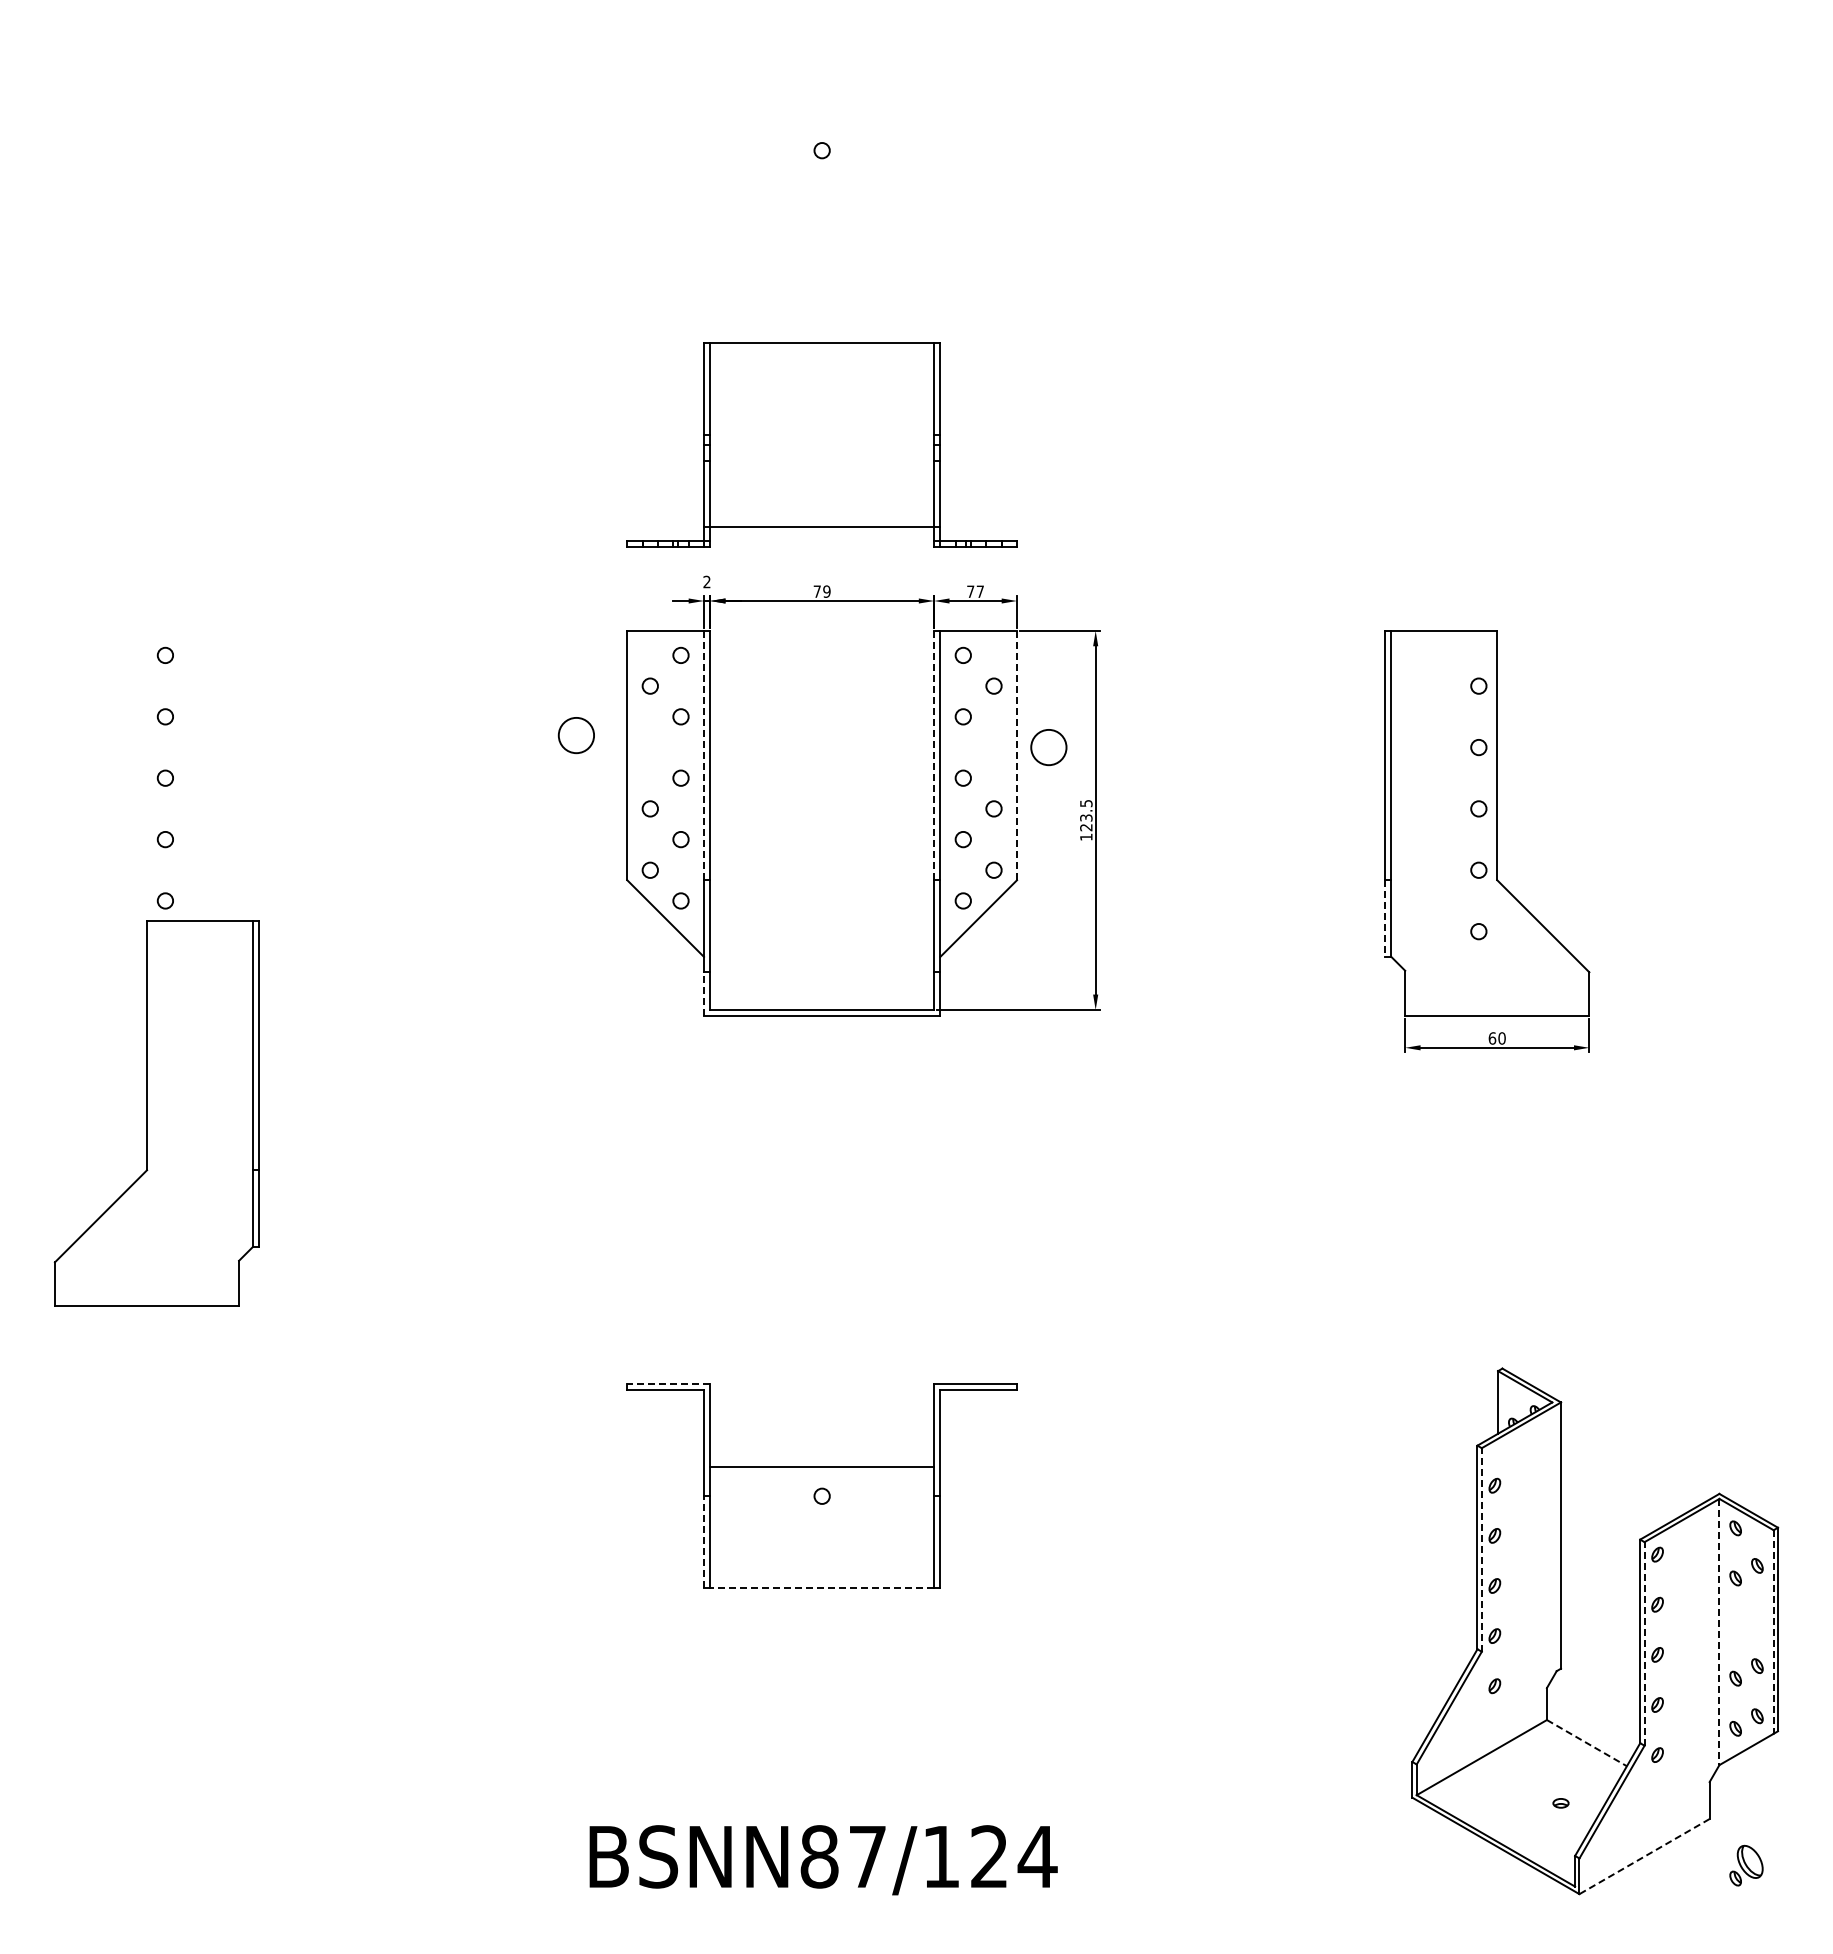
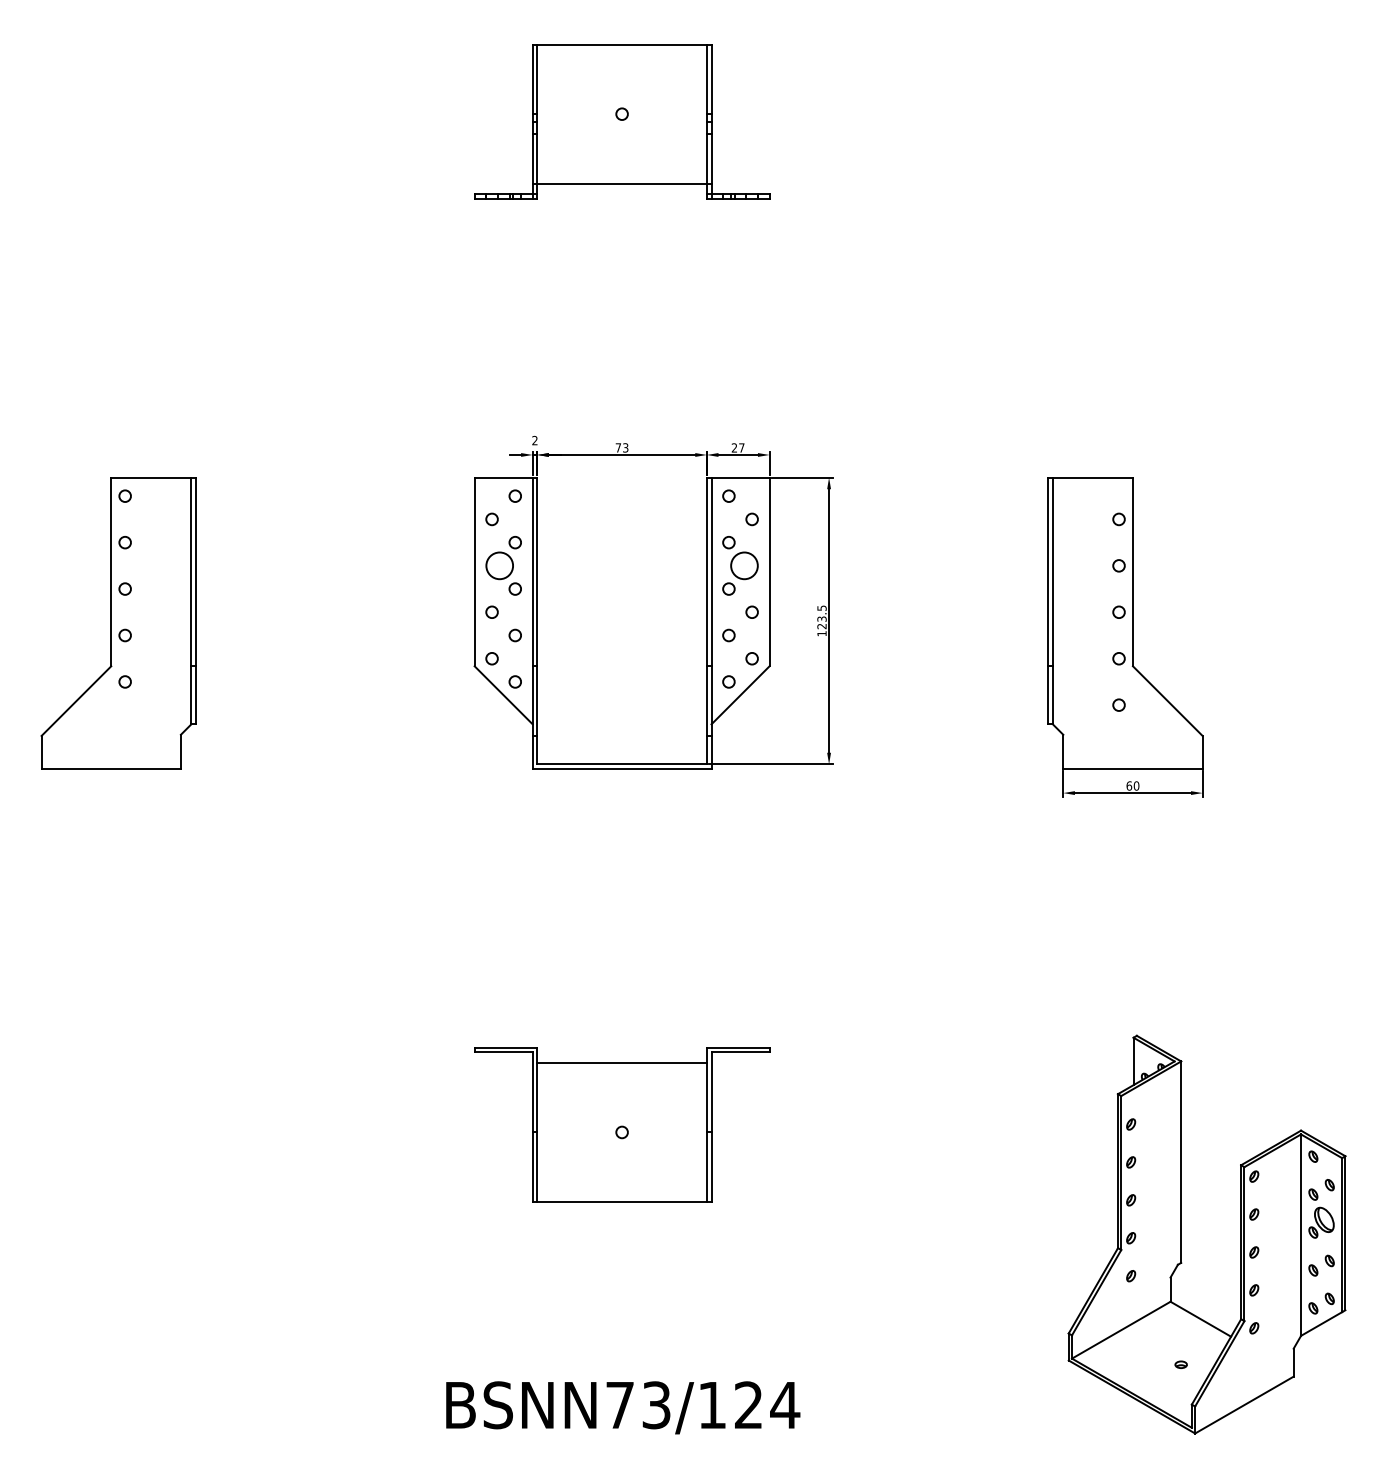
part: (821, 444) -> (621, 121), moved
text: (826, 591) -> (625, 447), 79 -> 73
text: (970, 591) -> (734, 447), 77 -> 27
circle: (575, 735) -> (499, 565), moved
circle: (1048, 747) -> (744, 565), moved
line: (704, 755) -> (533, 571), dashed -> solid
line: (934, 755) -> (707, 571), dashed -> solid
line: (1017, 755) -> (769, 571), dashed -> solid
line: (1385, 919) -> (1048, 695), dashed -> solid
line: (704, 994) -> (533, 752), dashed -> solid
part: (156, 1113) -> (118, 623), moved
line: (668, 1384) -> (505, 1047), dashed -> solid
line: (822, 1467) -> (622, 1062), moved
line: (704, 1541) -> (533, 1166), dashed -> solid
line: (1481, 1549) -> (1121, 1172), dashed -> solid
line: (821, 1588) -> (621, 1202), dashed -> solid
line: (1719, 1632) -> (1301, 1235), dashed -> solid
line: (1773, 1632) -> (1341, 1235), dashed -> solid
line: (1644, 1643) -> (1244, 1243), dashed -> solid
line: (1587, 1743) -> (1201, 1319), dashed -> solid
text: (842, 1856) -> (637, 1405), BSNN87/124 -> BSNN73/124
line: (1644, 1856) -> (1244, 1405), dashed -> solid
part: (1746, 1865) -> (1321, 1222), moved

